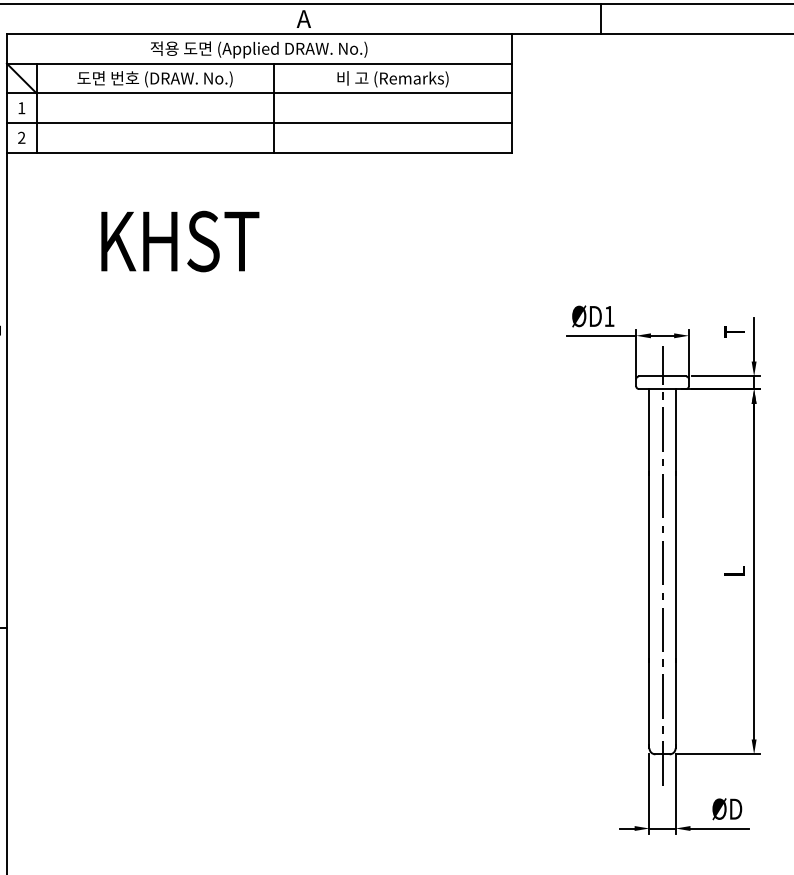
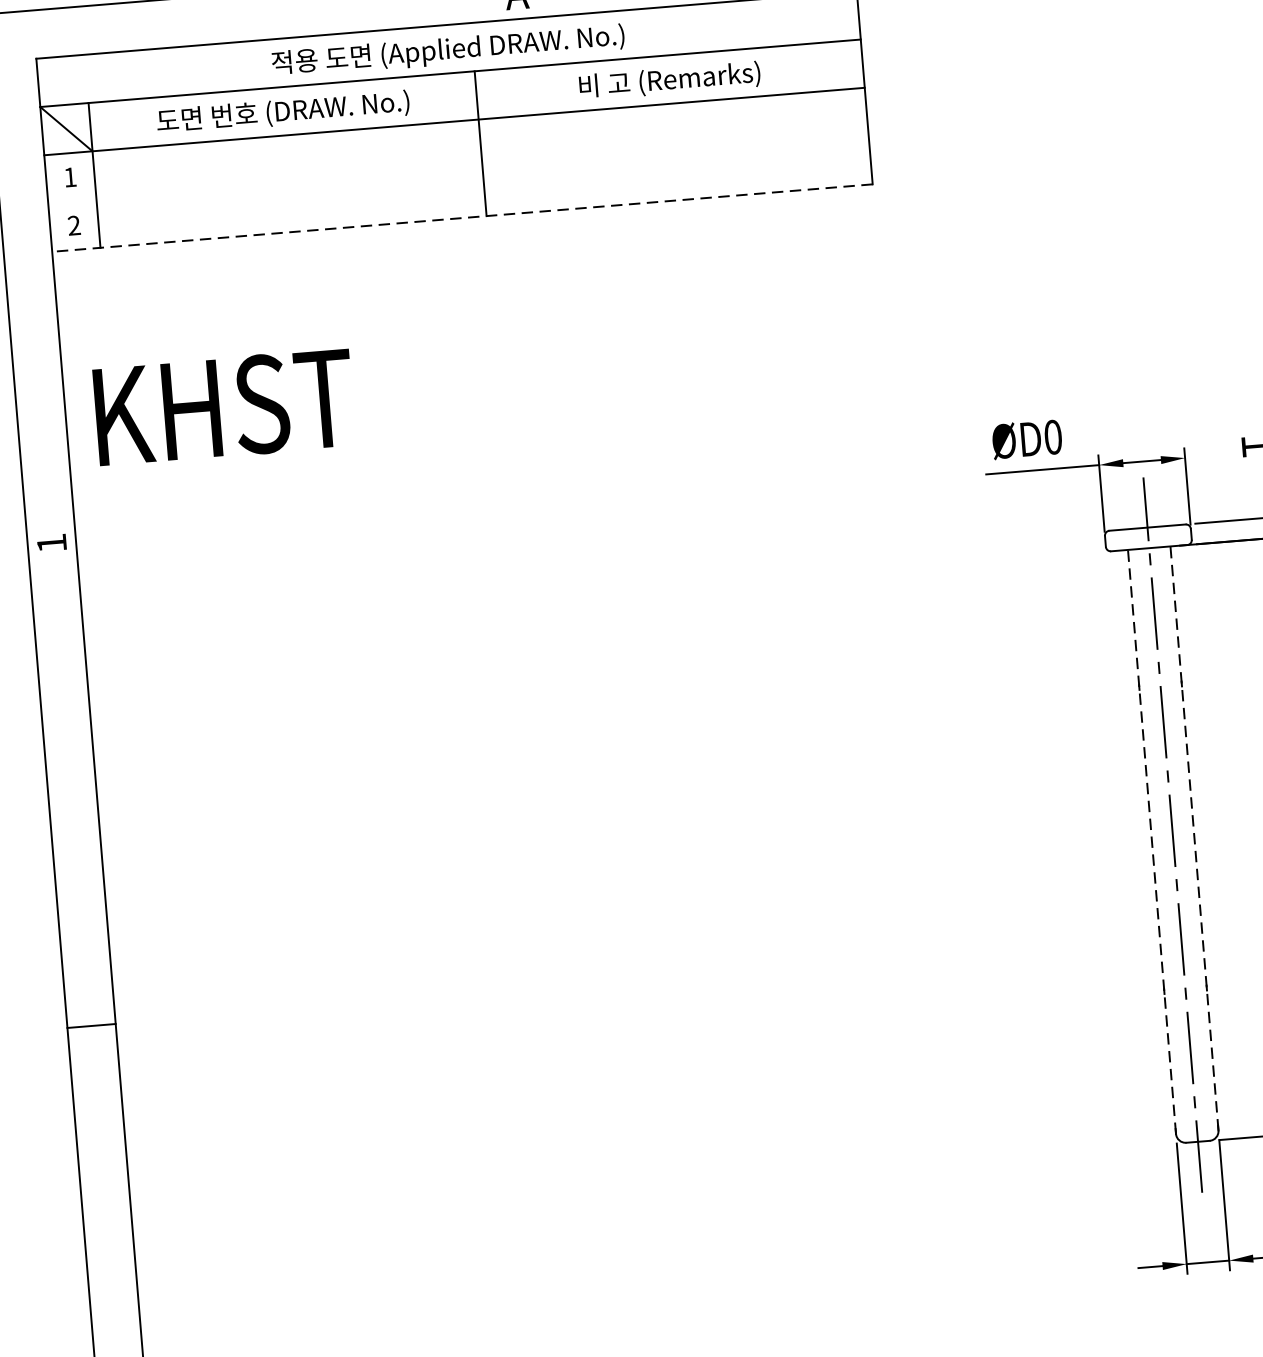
line: (258, 123) -> (457, 170), removed
line: (258, 152) -> (460, 217), solid -> dashed
text: (180, 241) -> (224, 407), moved
text: (609, 316) -> (1053, 437), ØD1 -> ØD0
line: (649, 568) -> (1151, 841), solid -> dashed
line: (675, 568) -> (1194, 838), solid -> dashed

